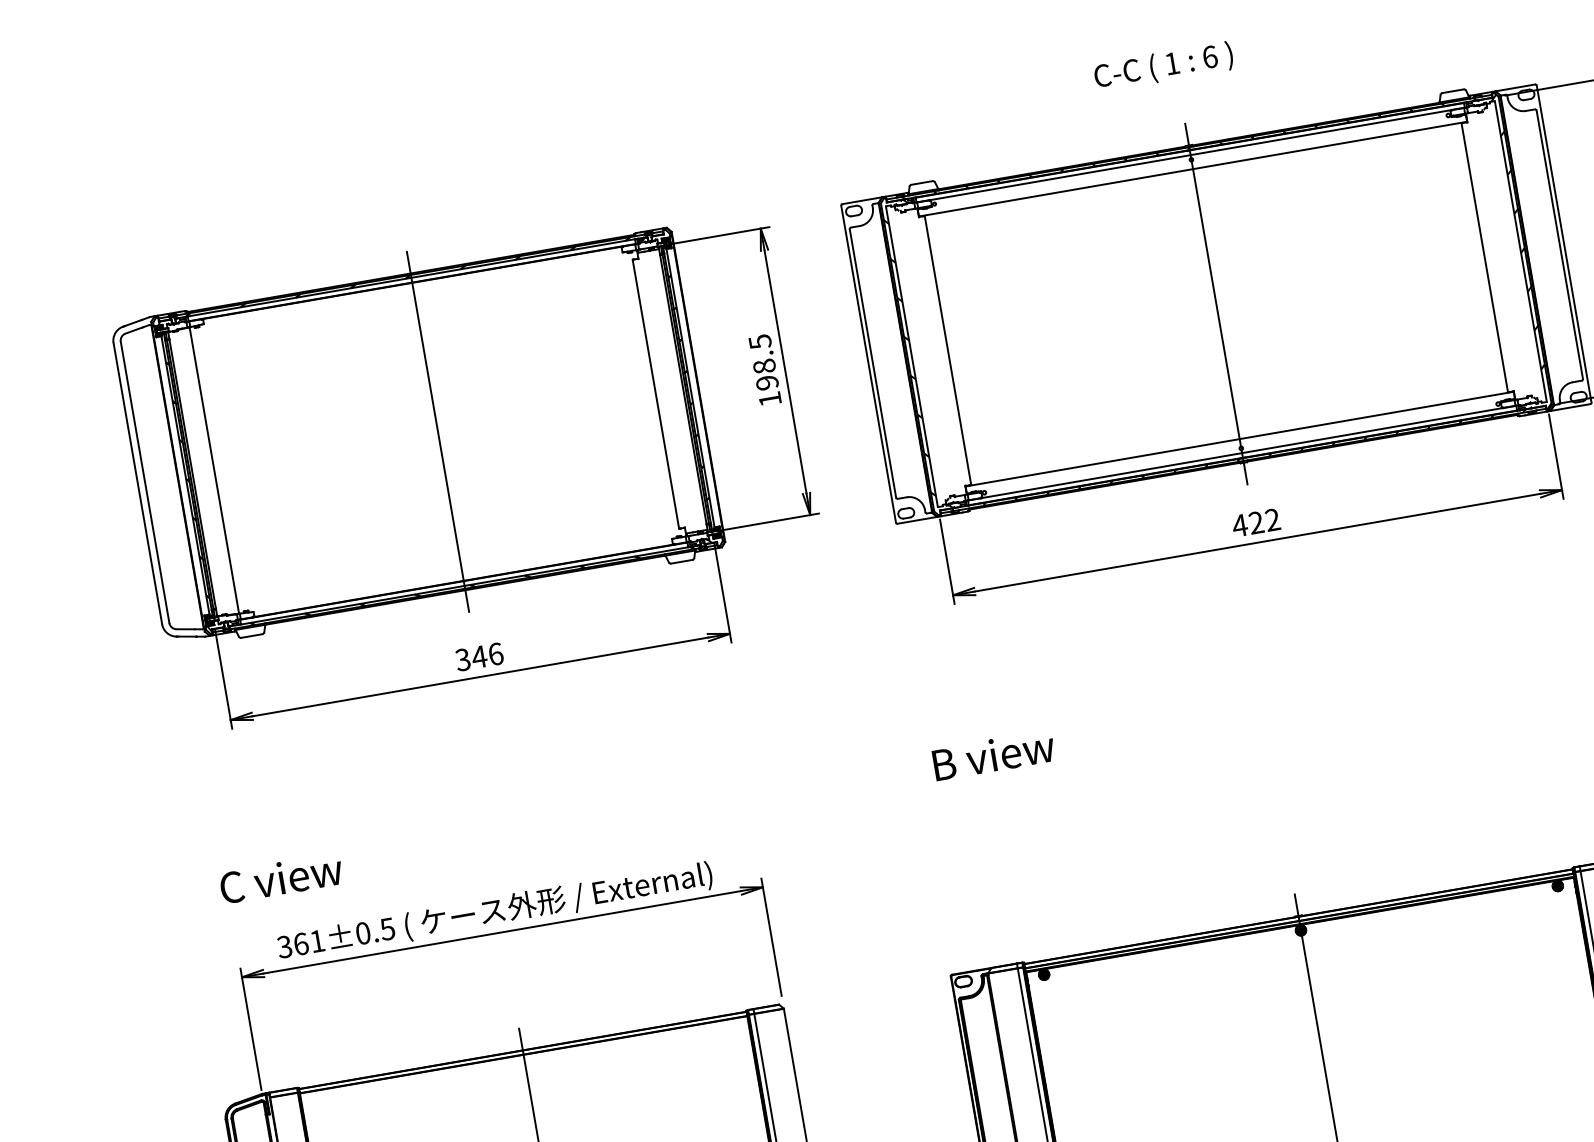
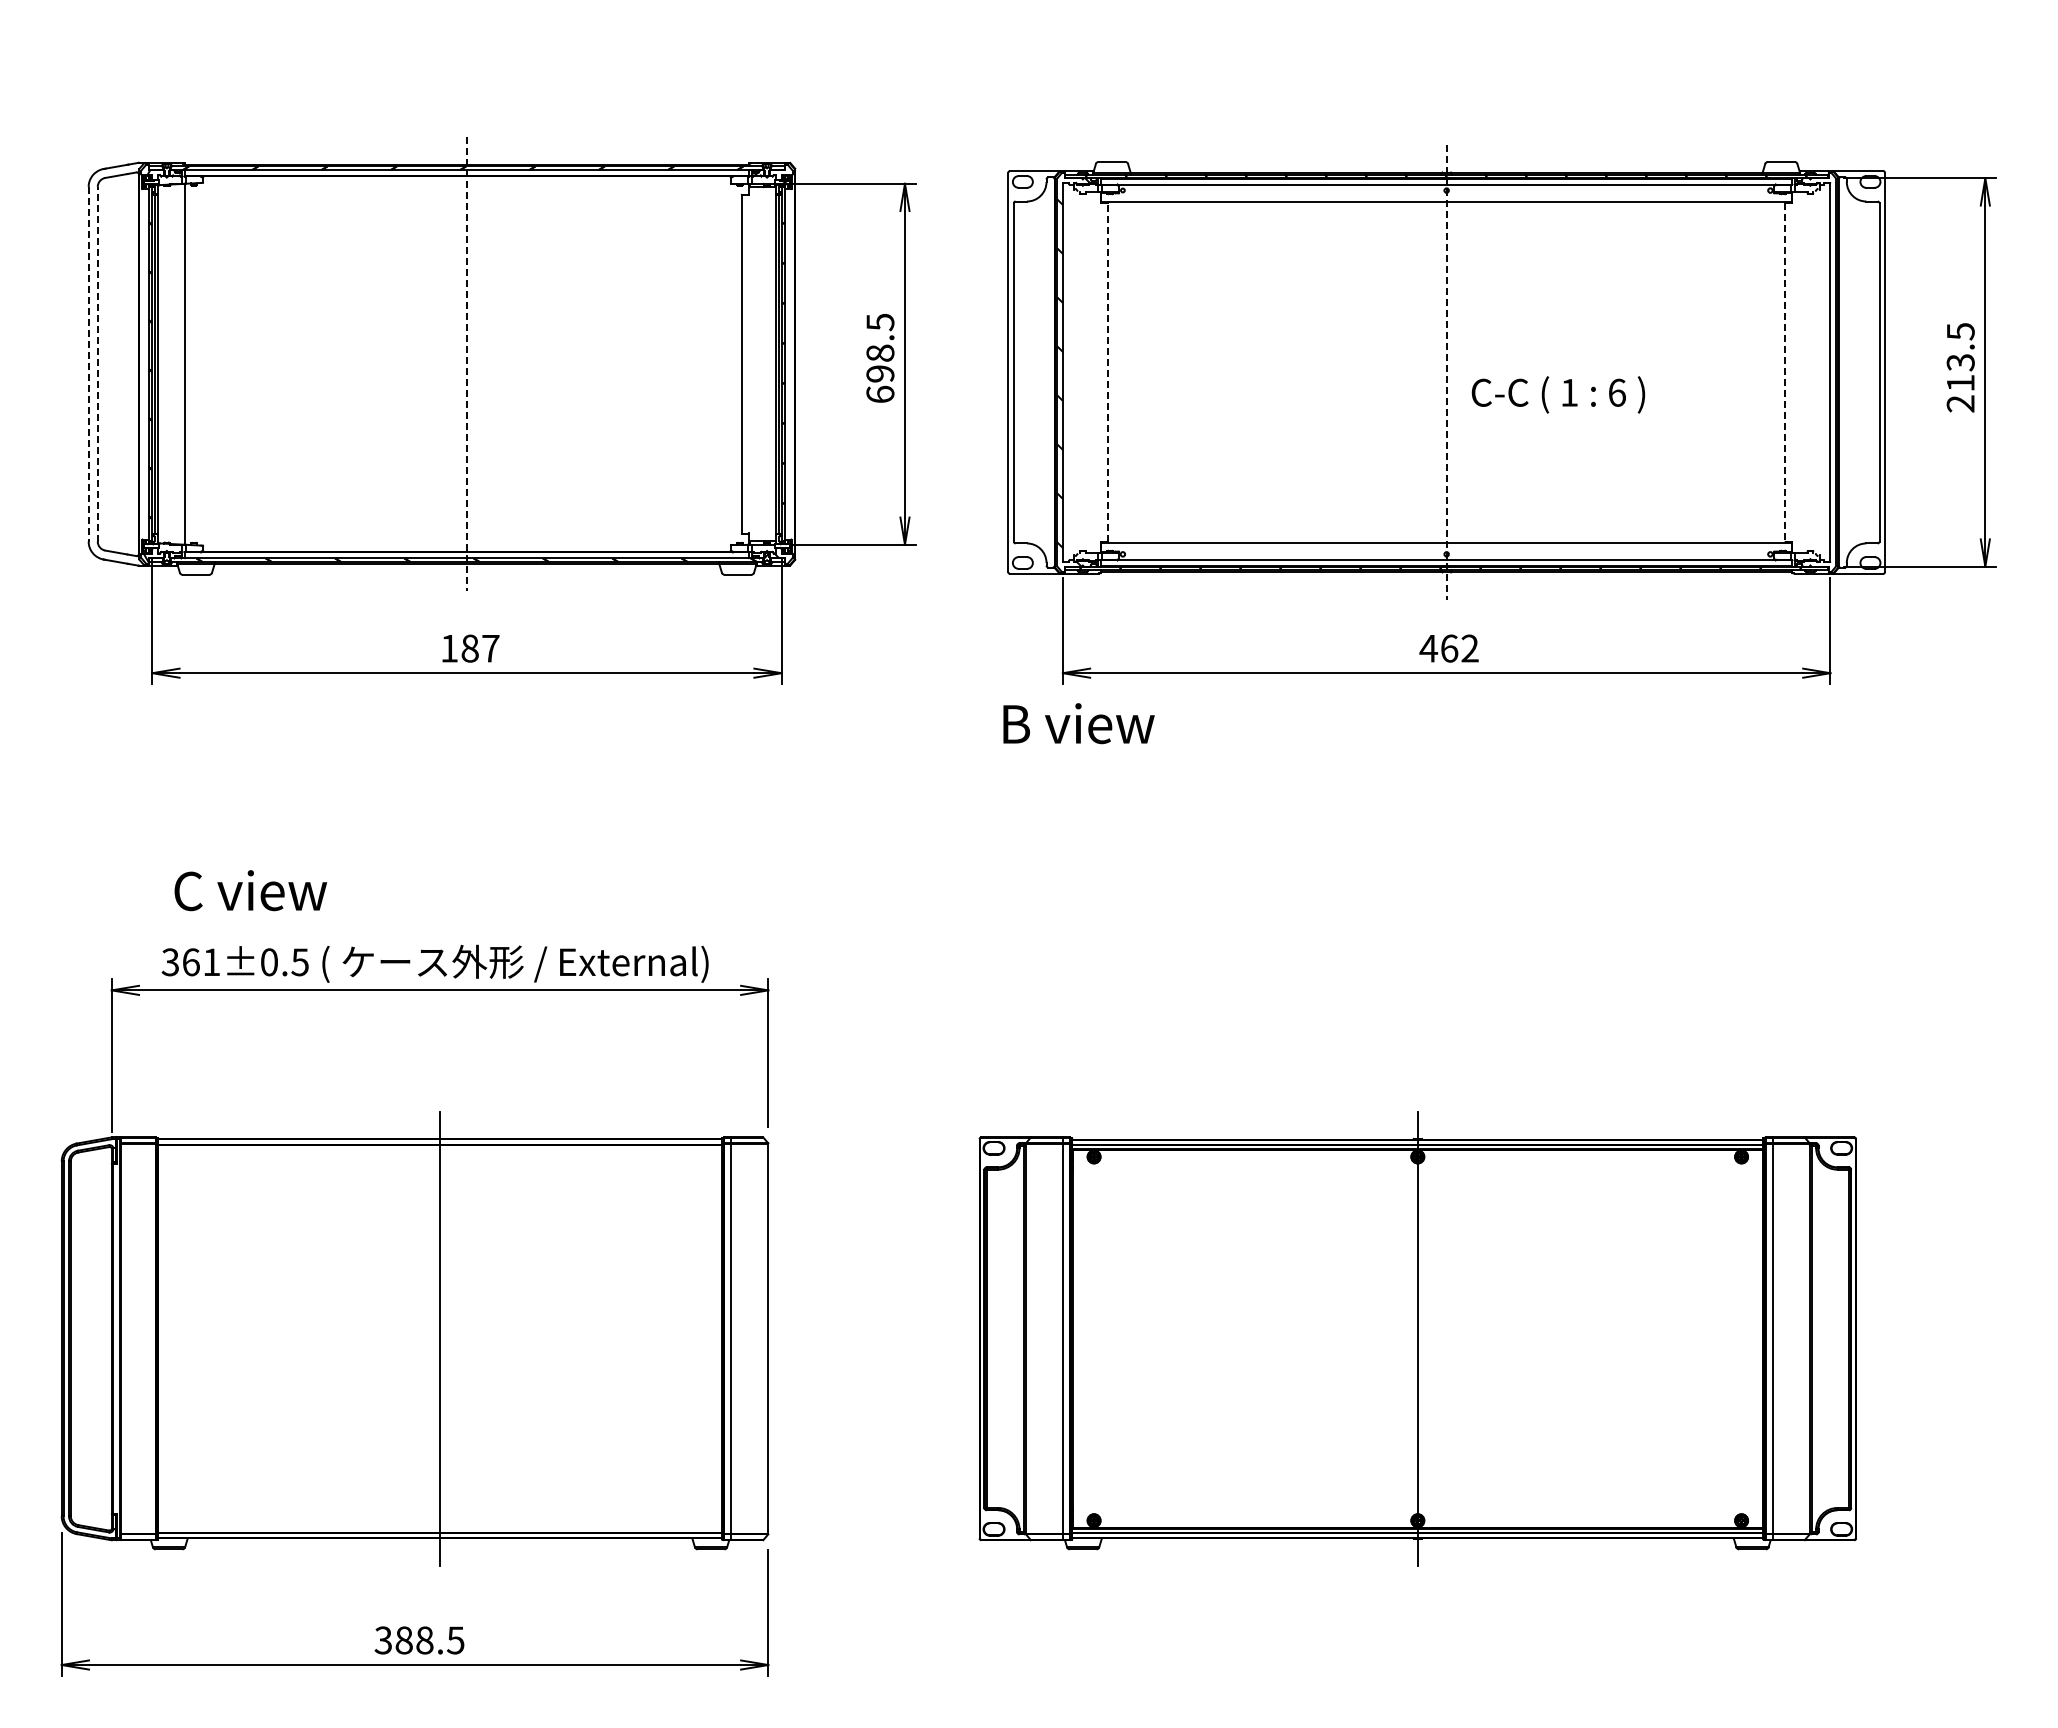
text: (1163, 66) -> (1558, 394), moved
hatch: (1521, 252) -> (1830, 373), removed
line: (1484, 257) -> (1784, 372), solid -> dashed
line: (1216, 304) -> (1446, 372), solid -> dashed
line: (947, 349) -> (1108, 371), solid -> dashed
text: (770, 398) -> (880, 393), 198.5 -> 698.5
line: (437, 432) -> (466, 364), solid -> dashed
line: (144, 481) -> (97, 363), solid -> dashed
line: (137, 483) -> (88, 364), solid -> dashed
text: (1256, 522) -> (1449, 648), 422 -> 462
text: (478, 657) -> (469, 648), 346 -> 187
text: (993, 755) -> (1078, 723), moved
text: (281, 878) -> (250, 890), moved

